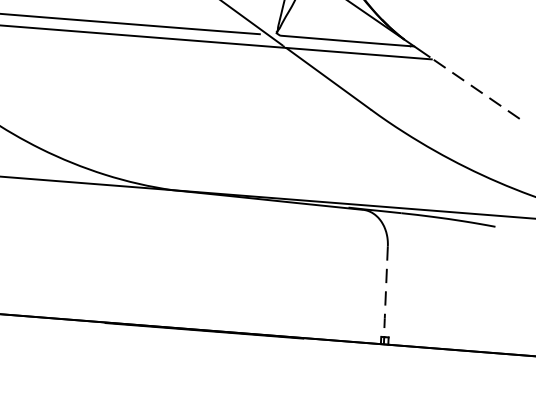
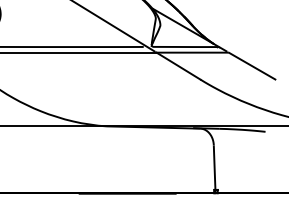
line: (479, 91) -> (252, 66), dashed -> solid
line: (385, 293) -> (214, 168), dashed -> solid

